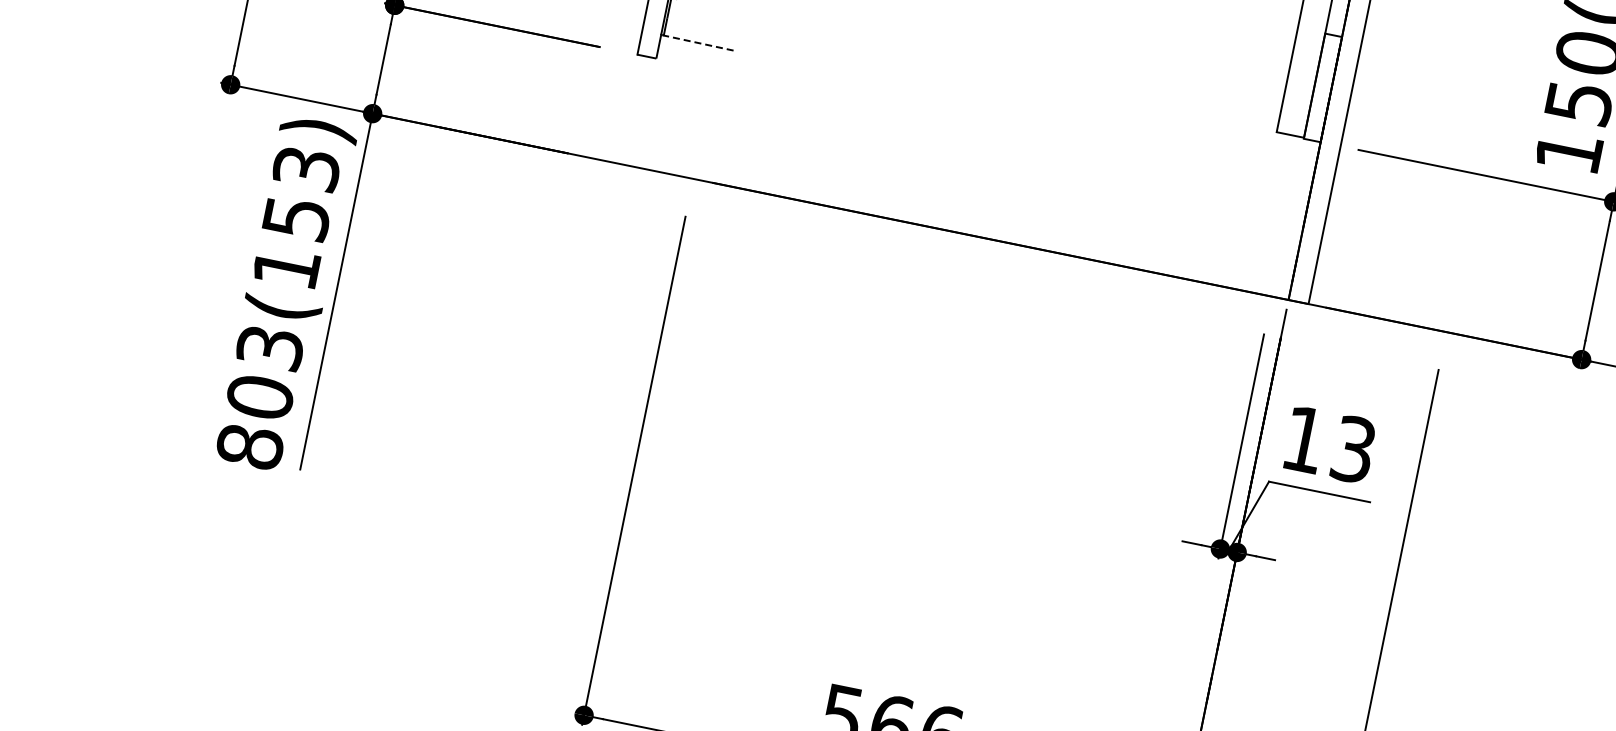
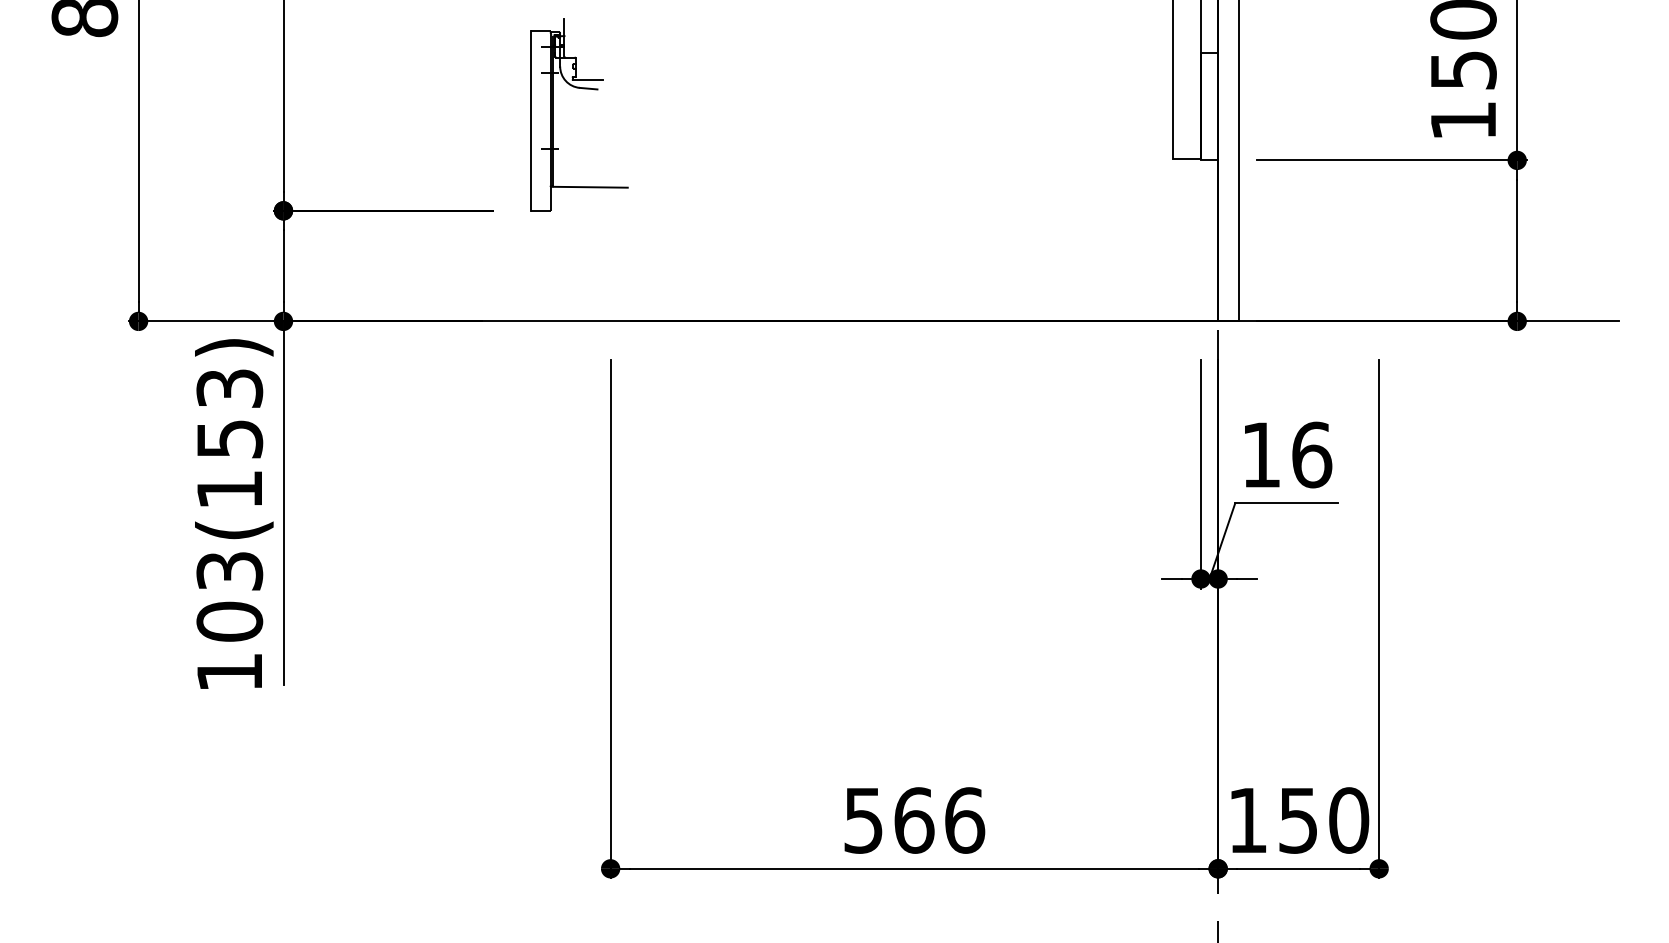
line: (700, 43) -> (590, 187), dashed -> solid
text: (249, 446) -> (229, 672), 803(153) -> 103(153)
text: (1354, 449) -> (1312, 454), 13 -> 16

